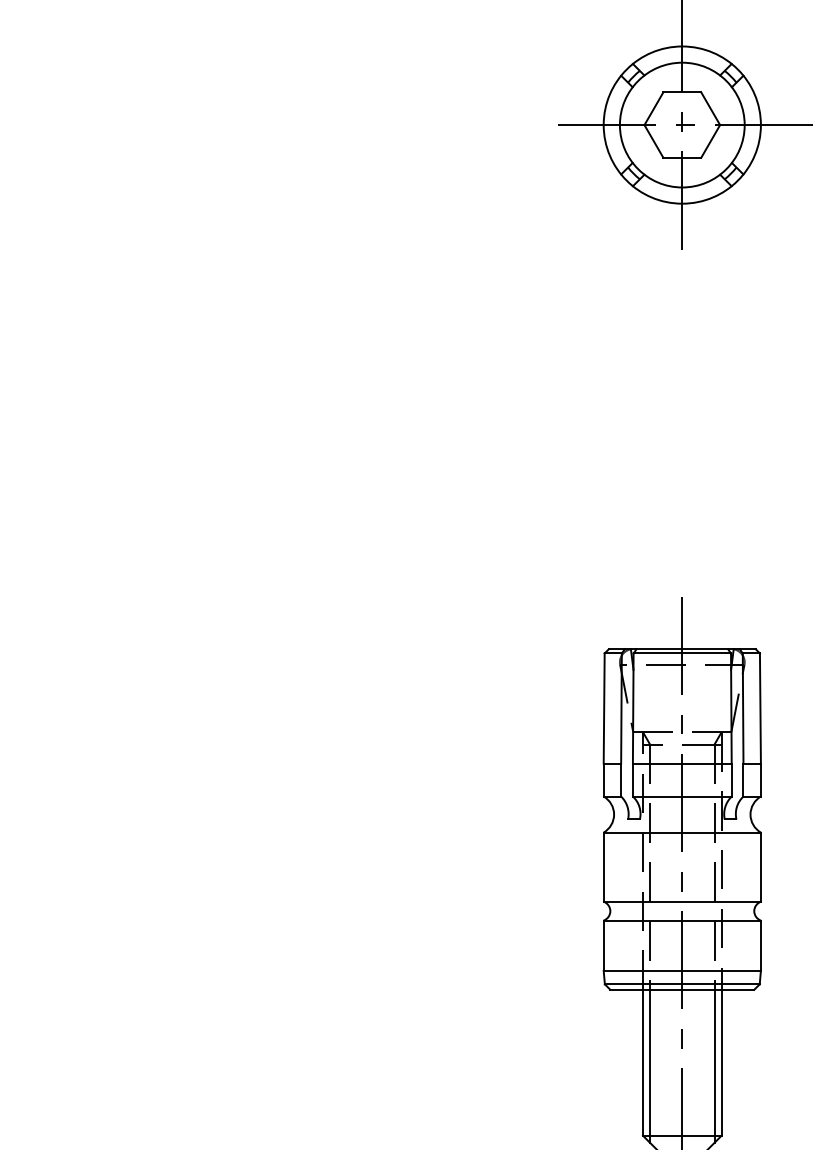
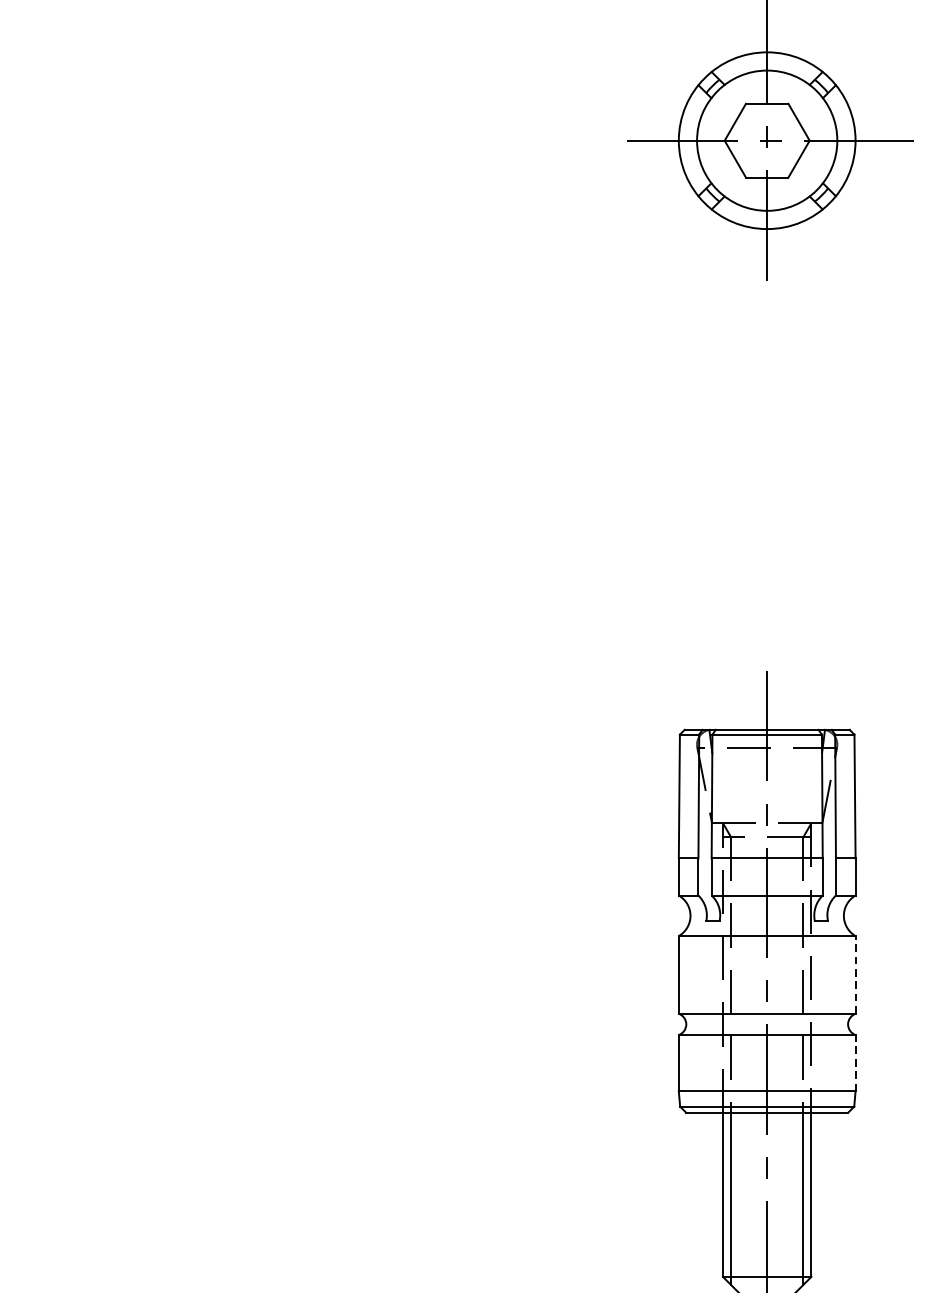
line: (760, 867) -> (855, 975), solid -> dashed
line: (760, 945) -> (855, 1063), solid -> dashed

